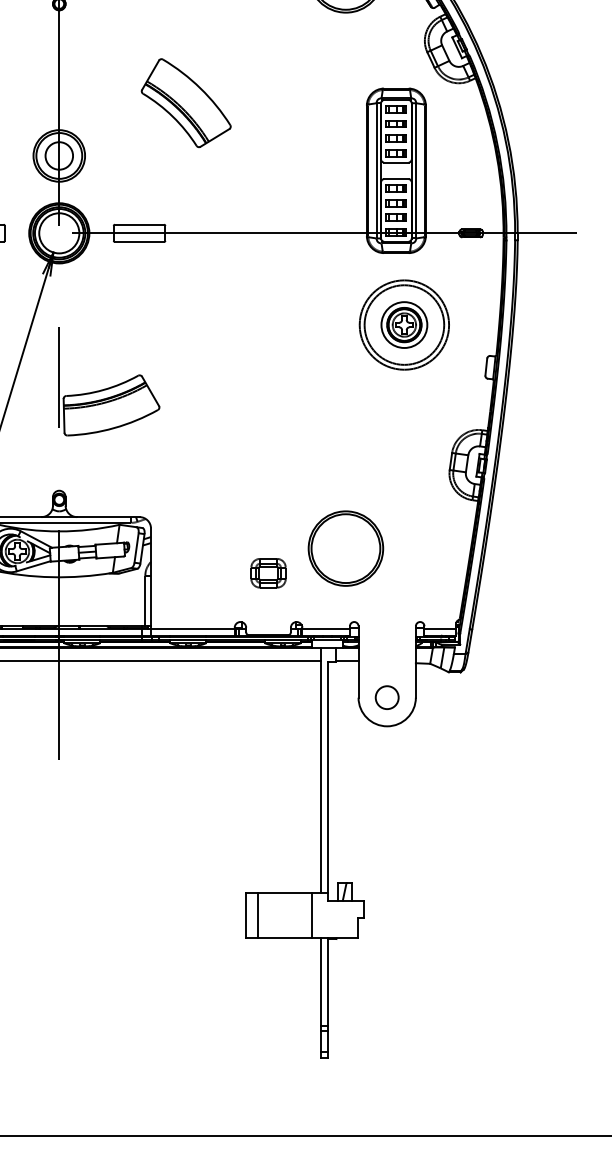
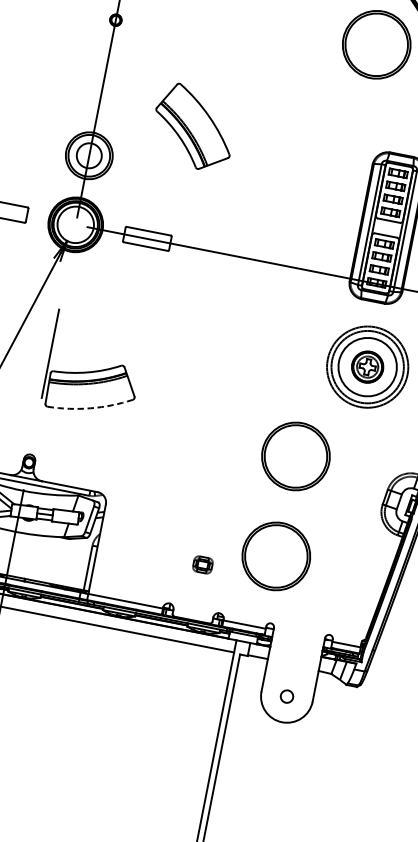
part: (185, 102) -> (193, 126), moved
circle: (404, 325) -> (367, 367), size x1.4
arc: (114, 428) -> (90, 408), solid -> dashed
part: (345, 436) -> (295, 456), added
part: (268, 573) -> (202, 565), size x0.6
circle: (386, 697) -> (286, 696), size x0.6

